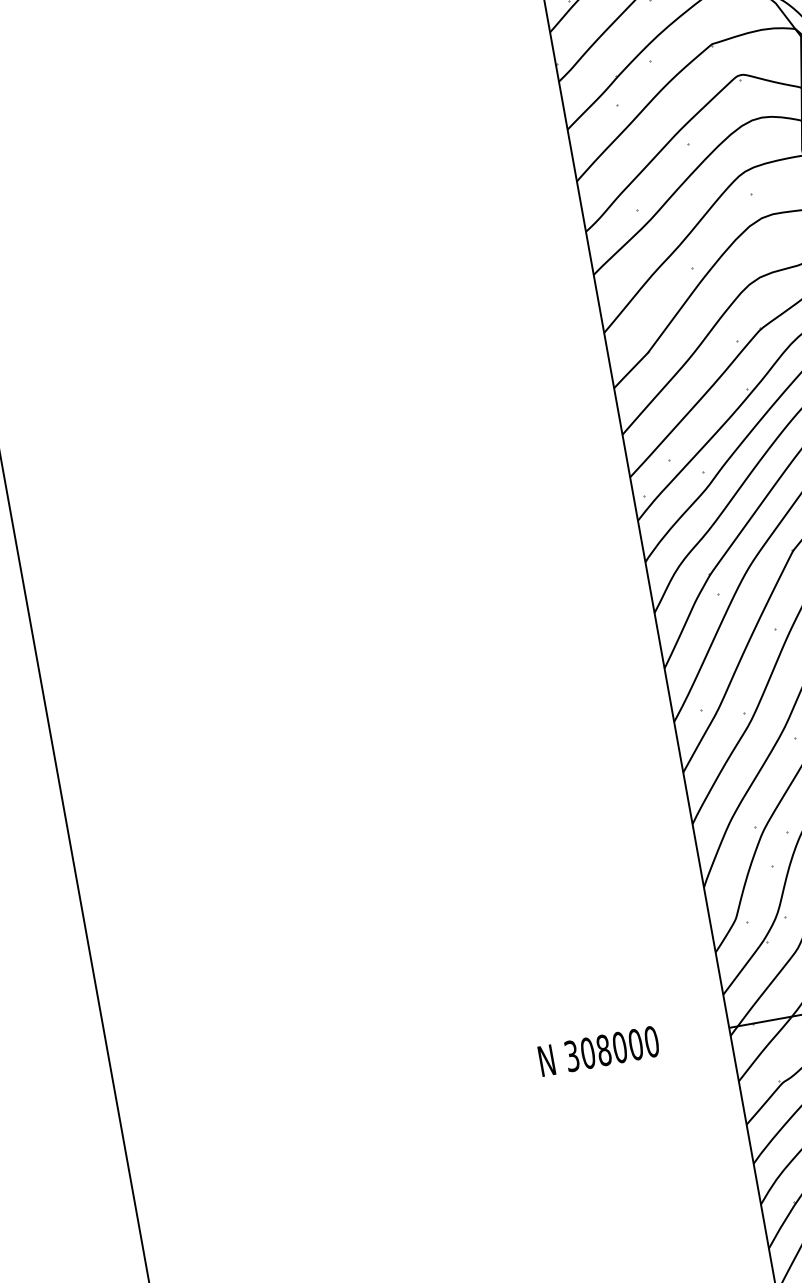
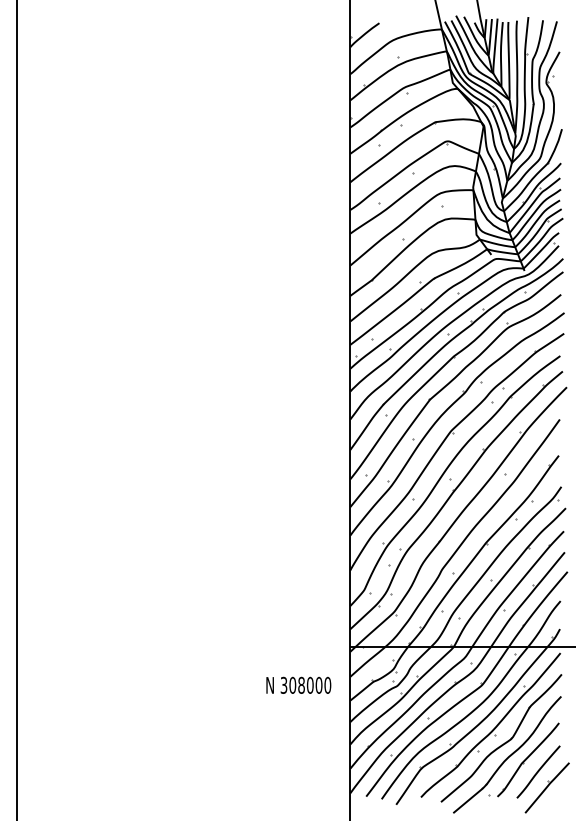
text: (598, 1049) -> (298, 684), moved

